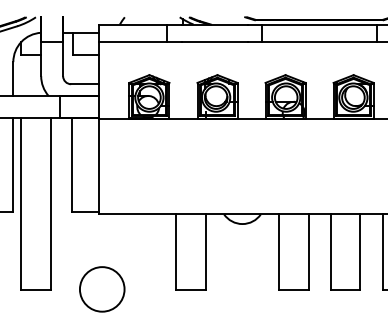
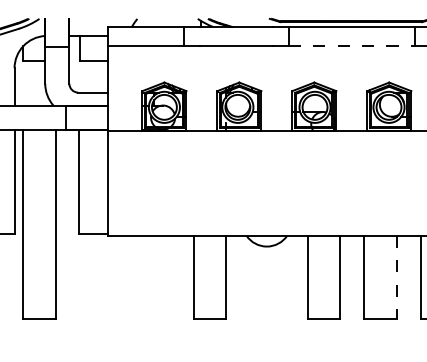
line: (320, 41) -> (352, 45), solid -> dashed
line: (360, 252) -> (396, 277), solid -> dashed
circle: (102, 289) -> (112, 318), removed

